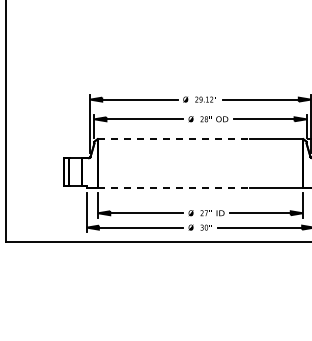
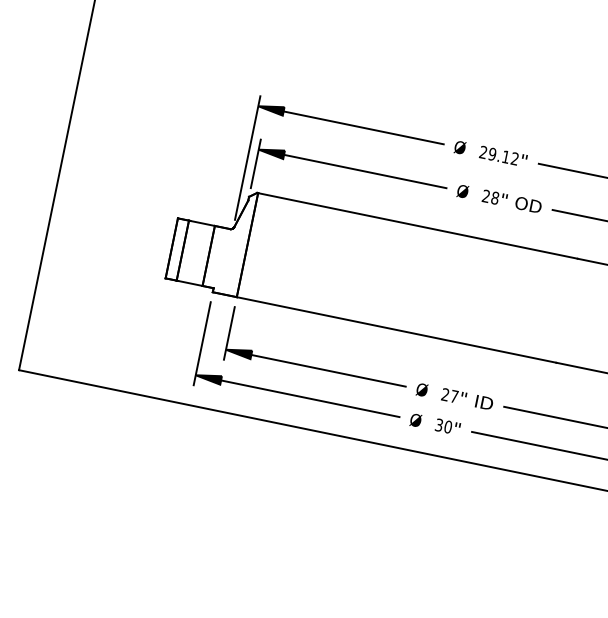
line: (173, 139) -> (416, 226), dashed -> solid
line: (173, 188) -> (395, 330), dashed -> solid

